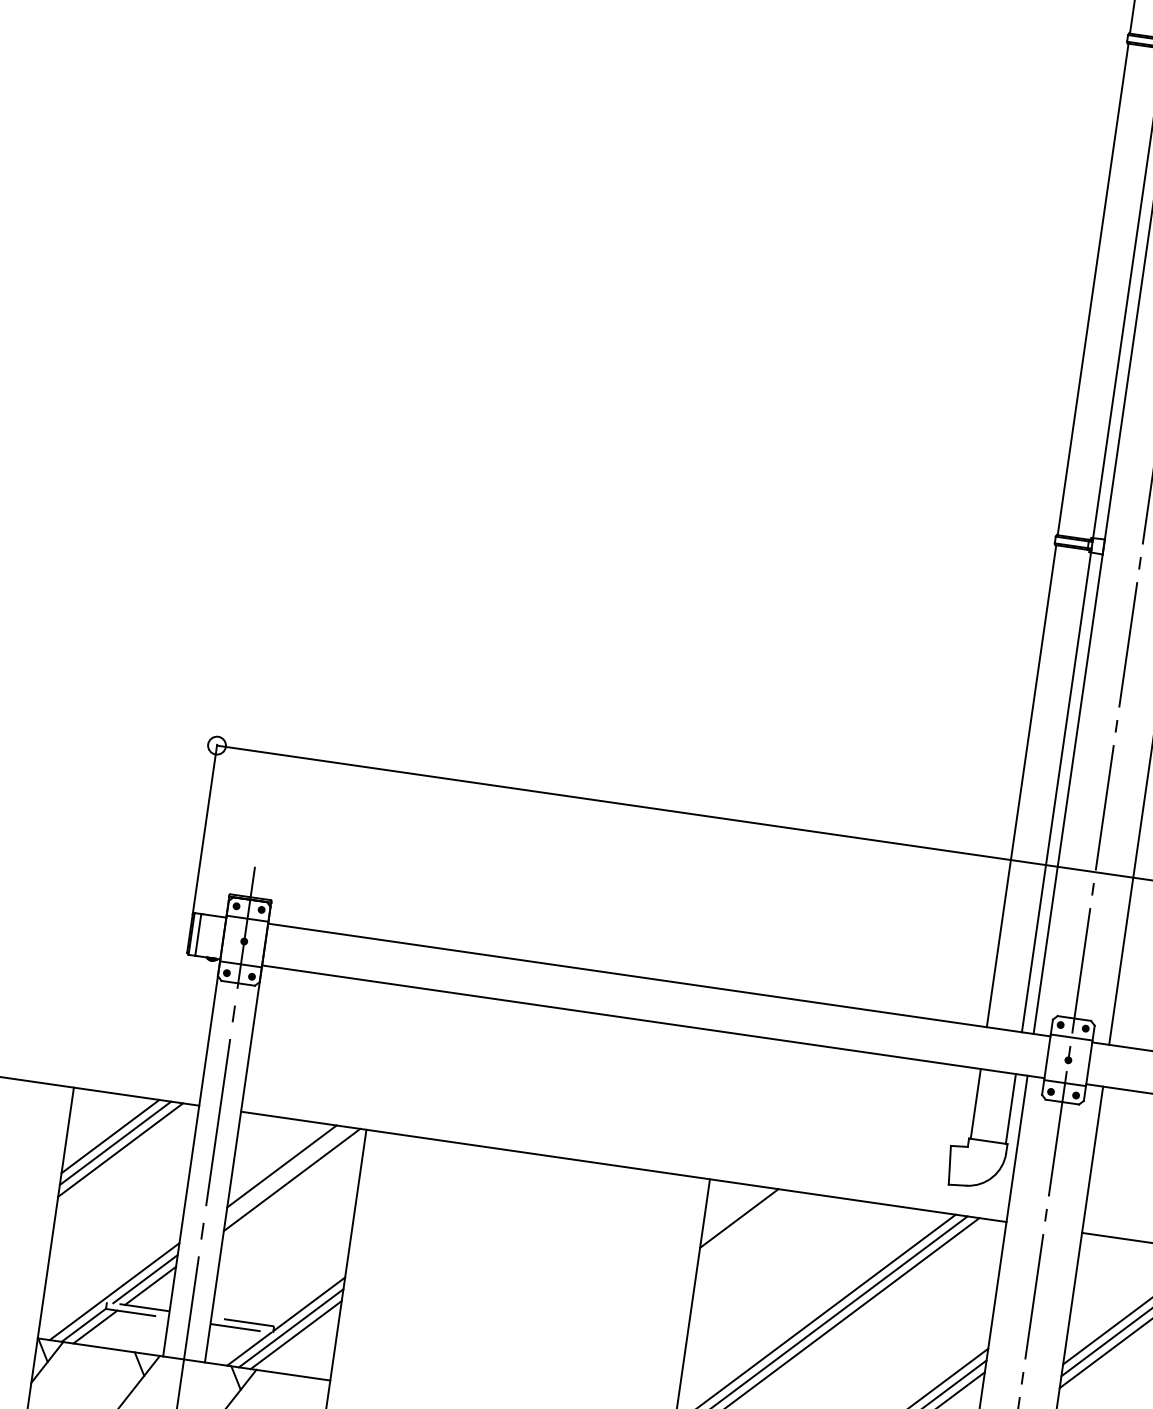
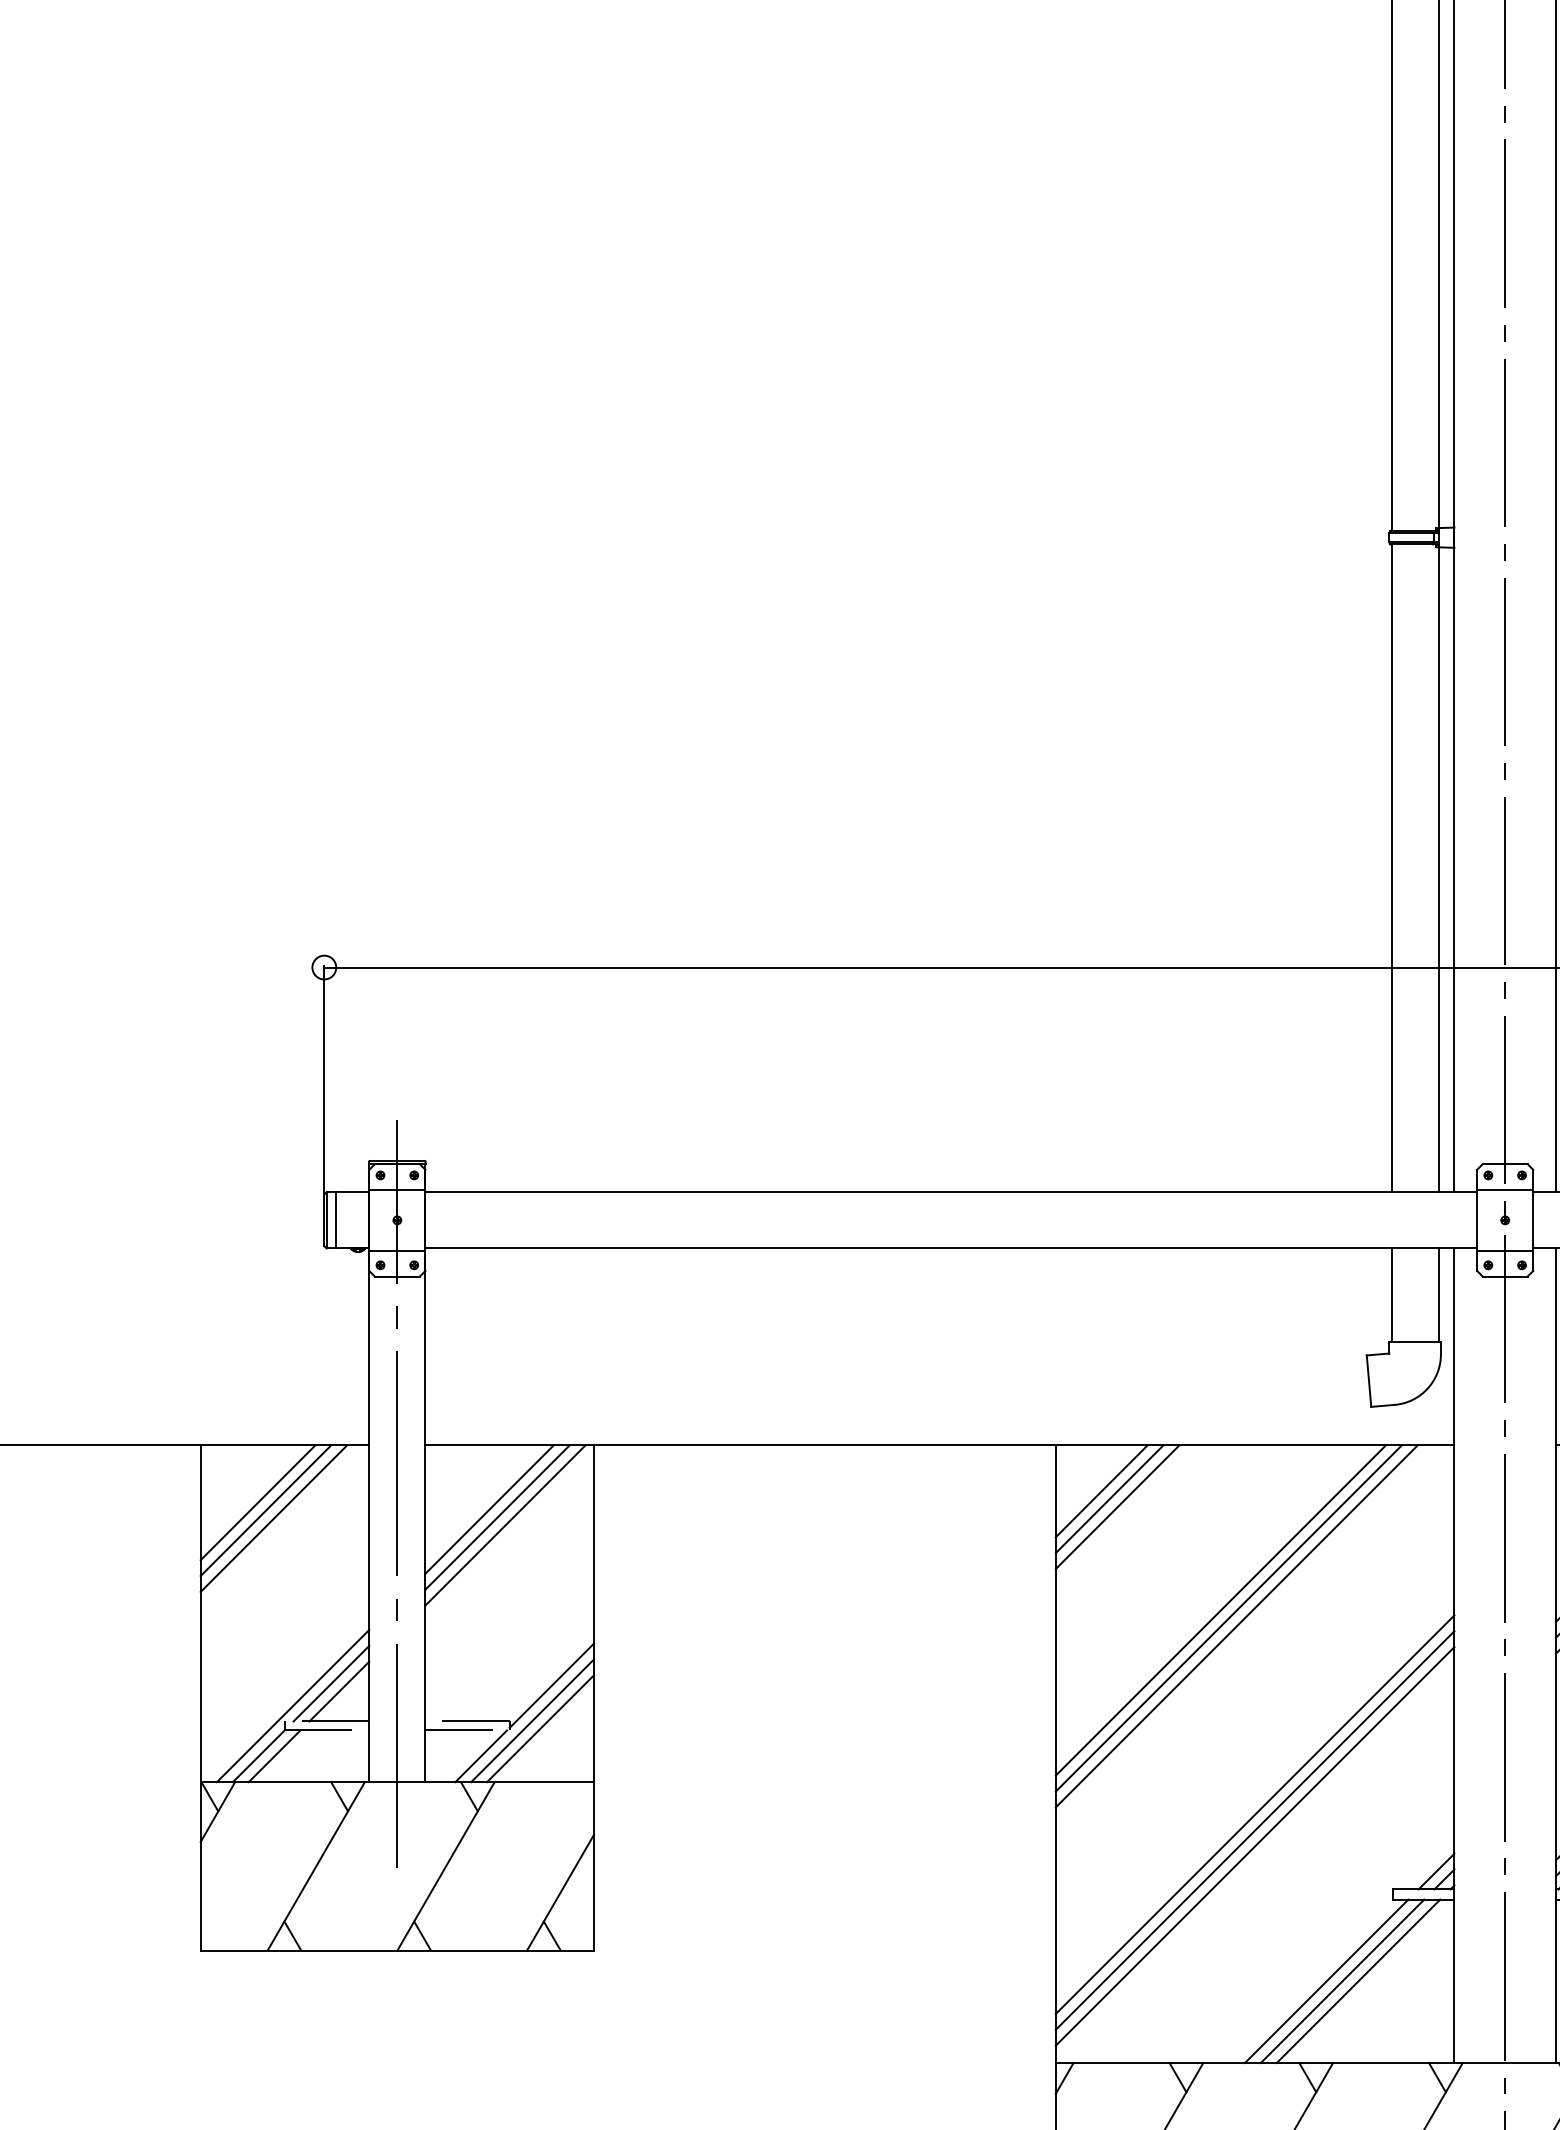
line: (286, 1173) -> (497, 1517), added
line: (744, 1225) -> (1109, 1499), added
line: (749, 1232) -> (1117, 1507), added

